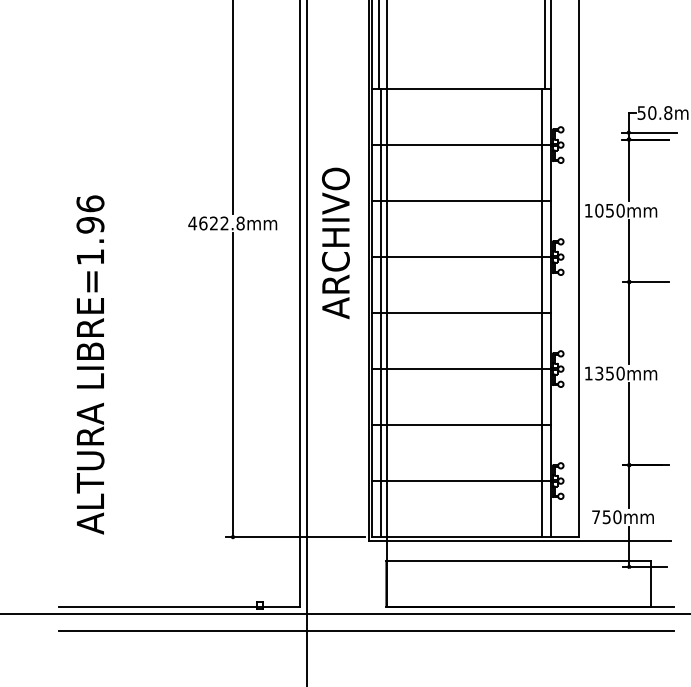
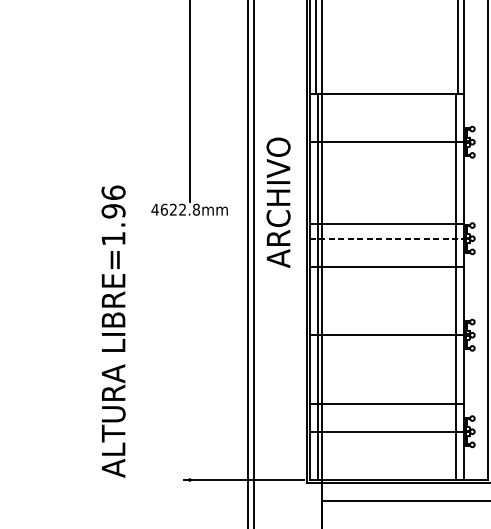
line: (461, 201) -> (386, 224), moved
text: (335, 243) -> (278, 202), moved
line: (461, 257) -> (386, 239), solid -> dashed
line: (461, 313) -> (386, 267), moved
text: (90, 364) -> (113, 331), moved
line: (233, 385) -> (190, 349), removed
line: (461, 425) -> (386, 404), moved

